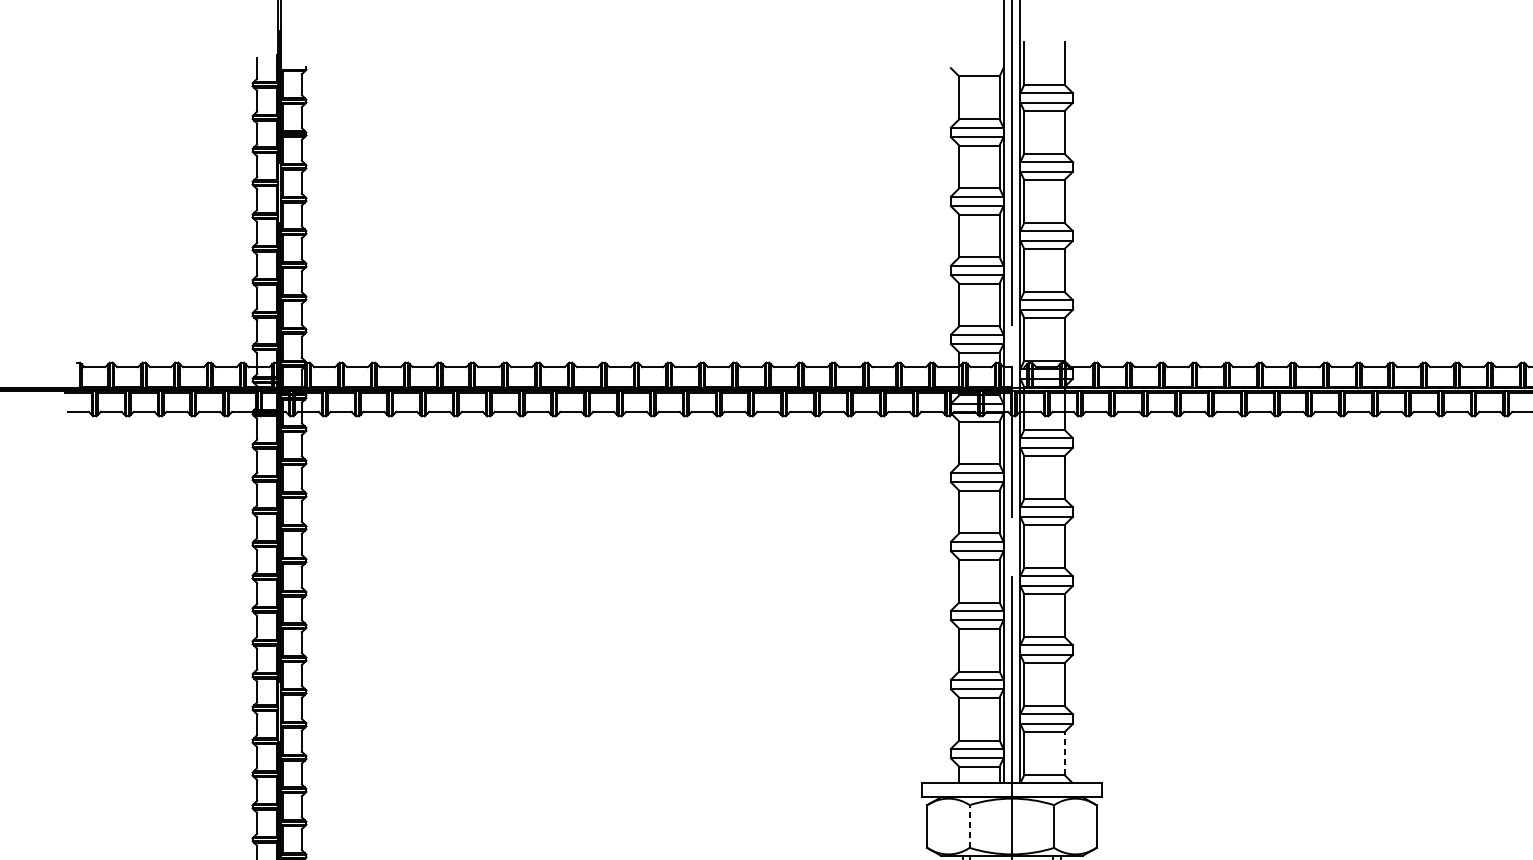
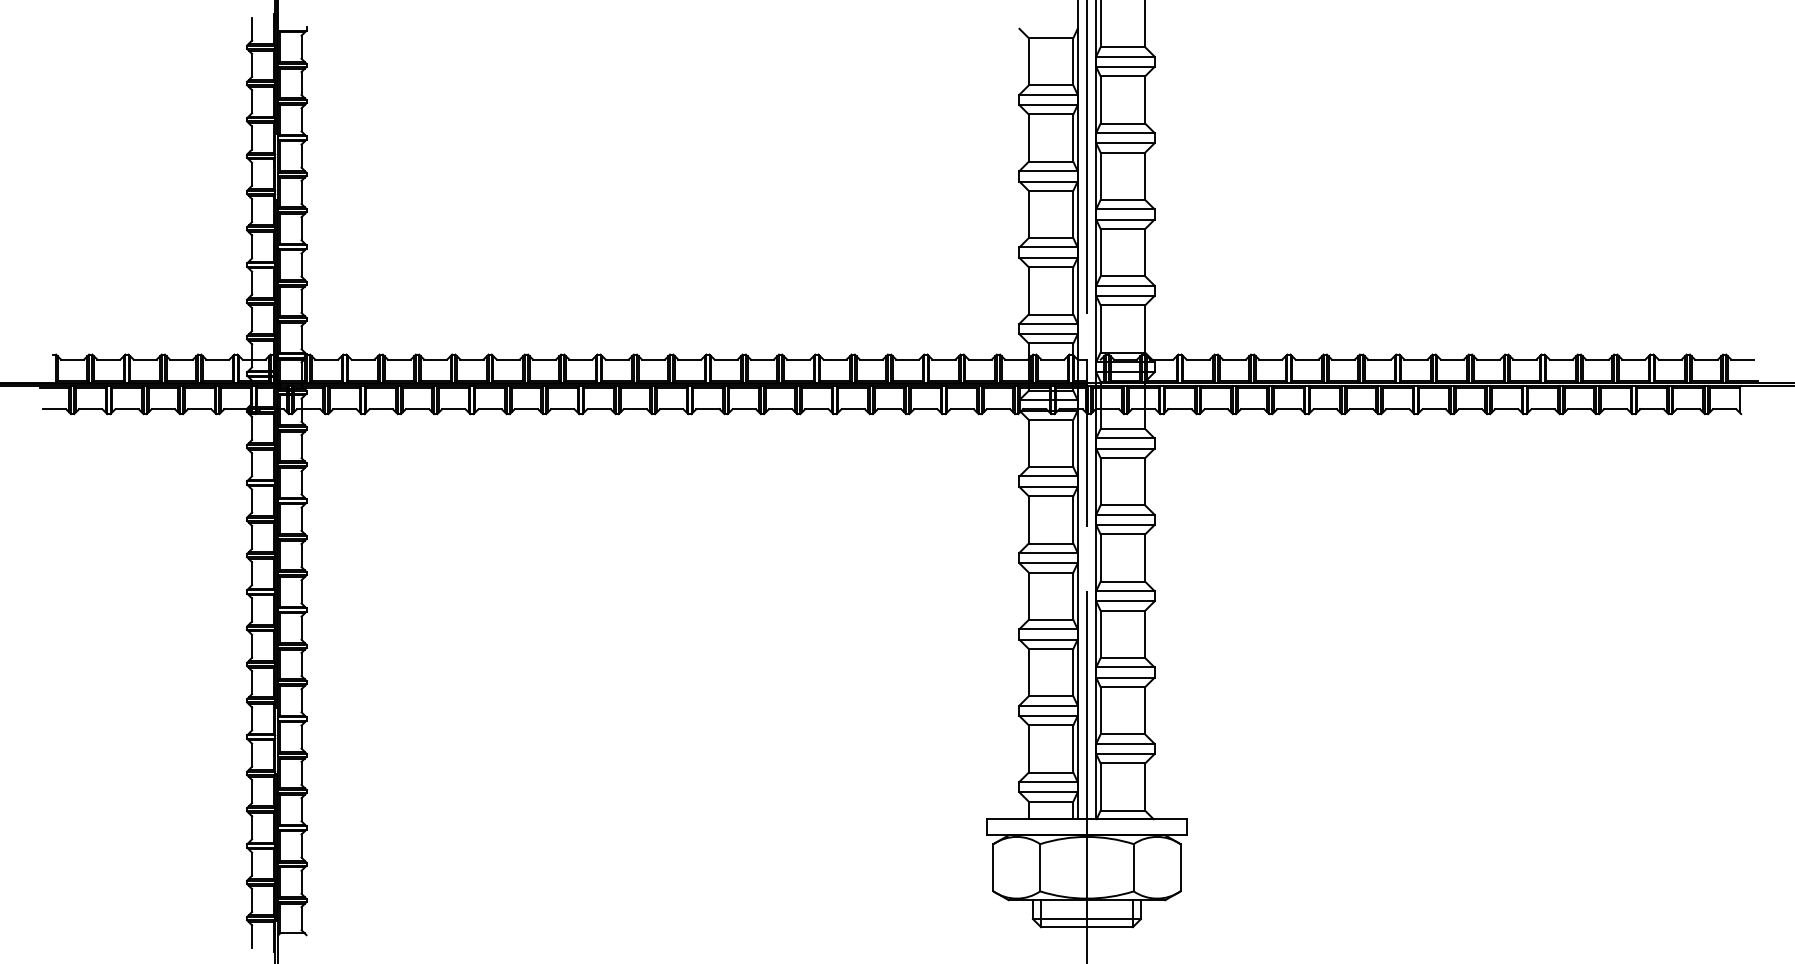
line: (1064, 753) -> (1145, 787), dashed -> solid
line: (969, 826) -> (1040, 867), dashed -> solid

